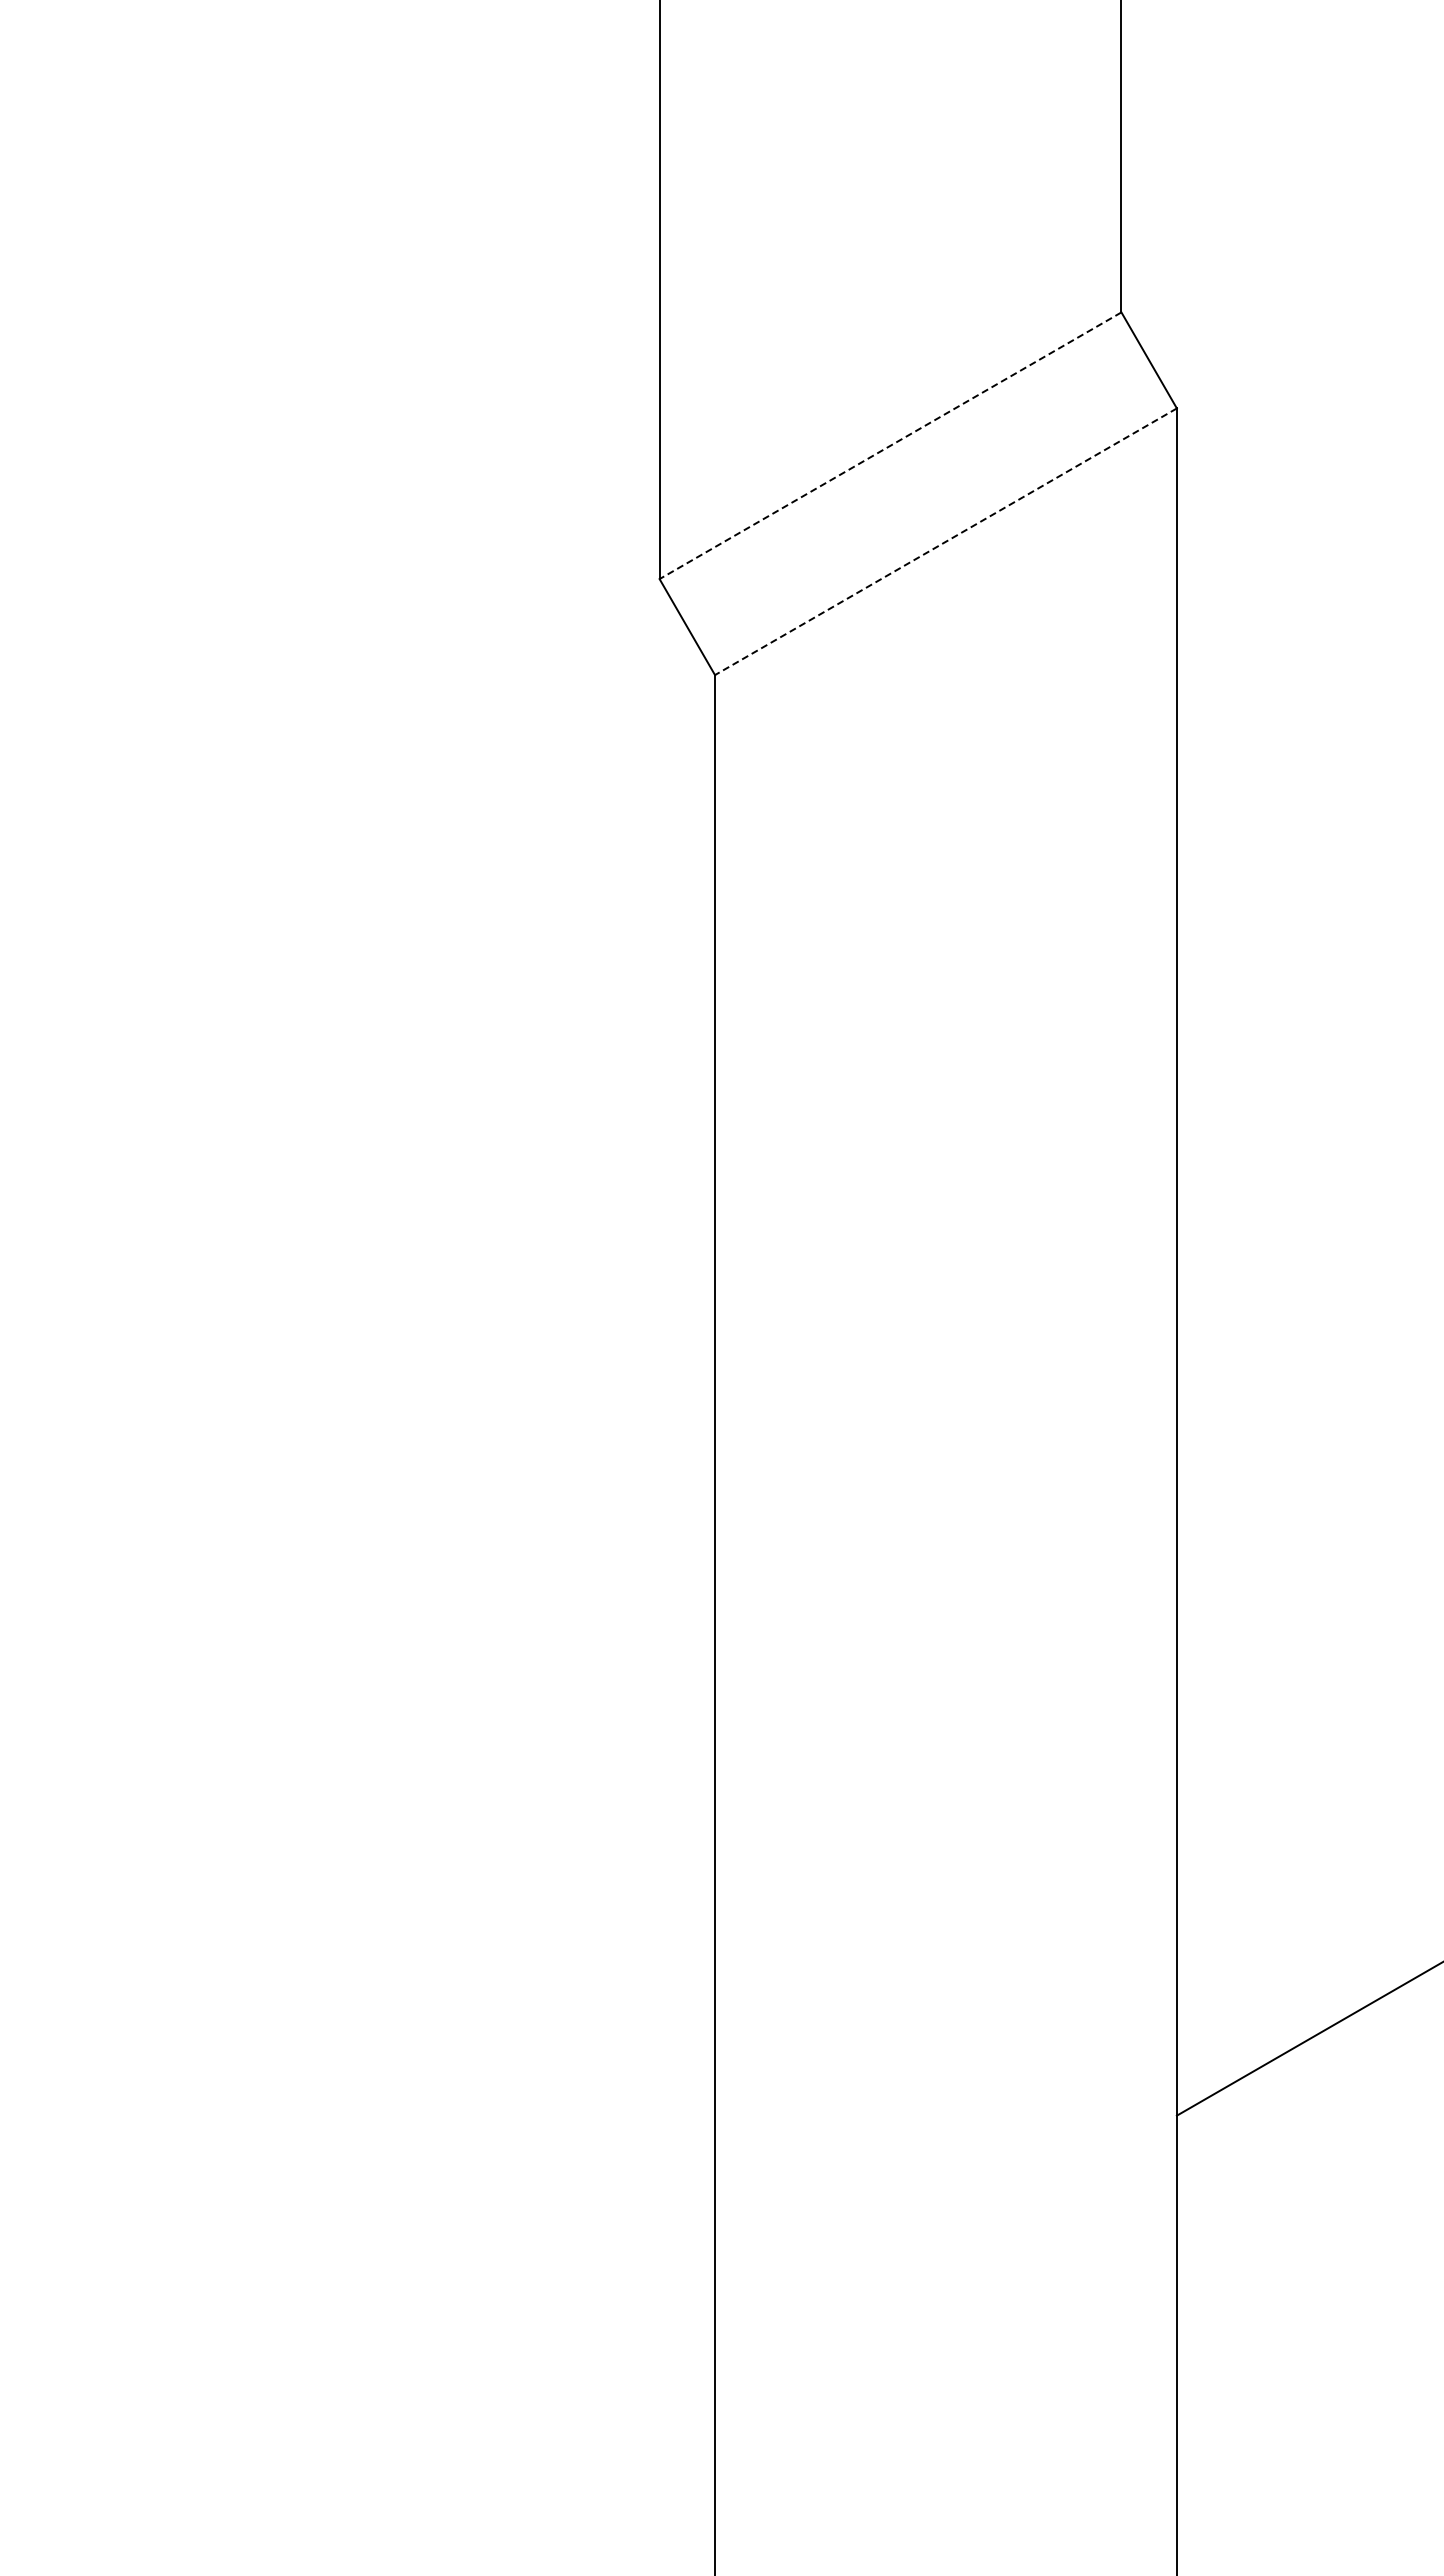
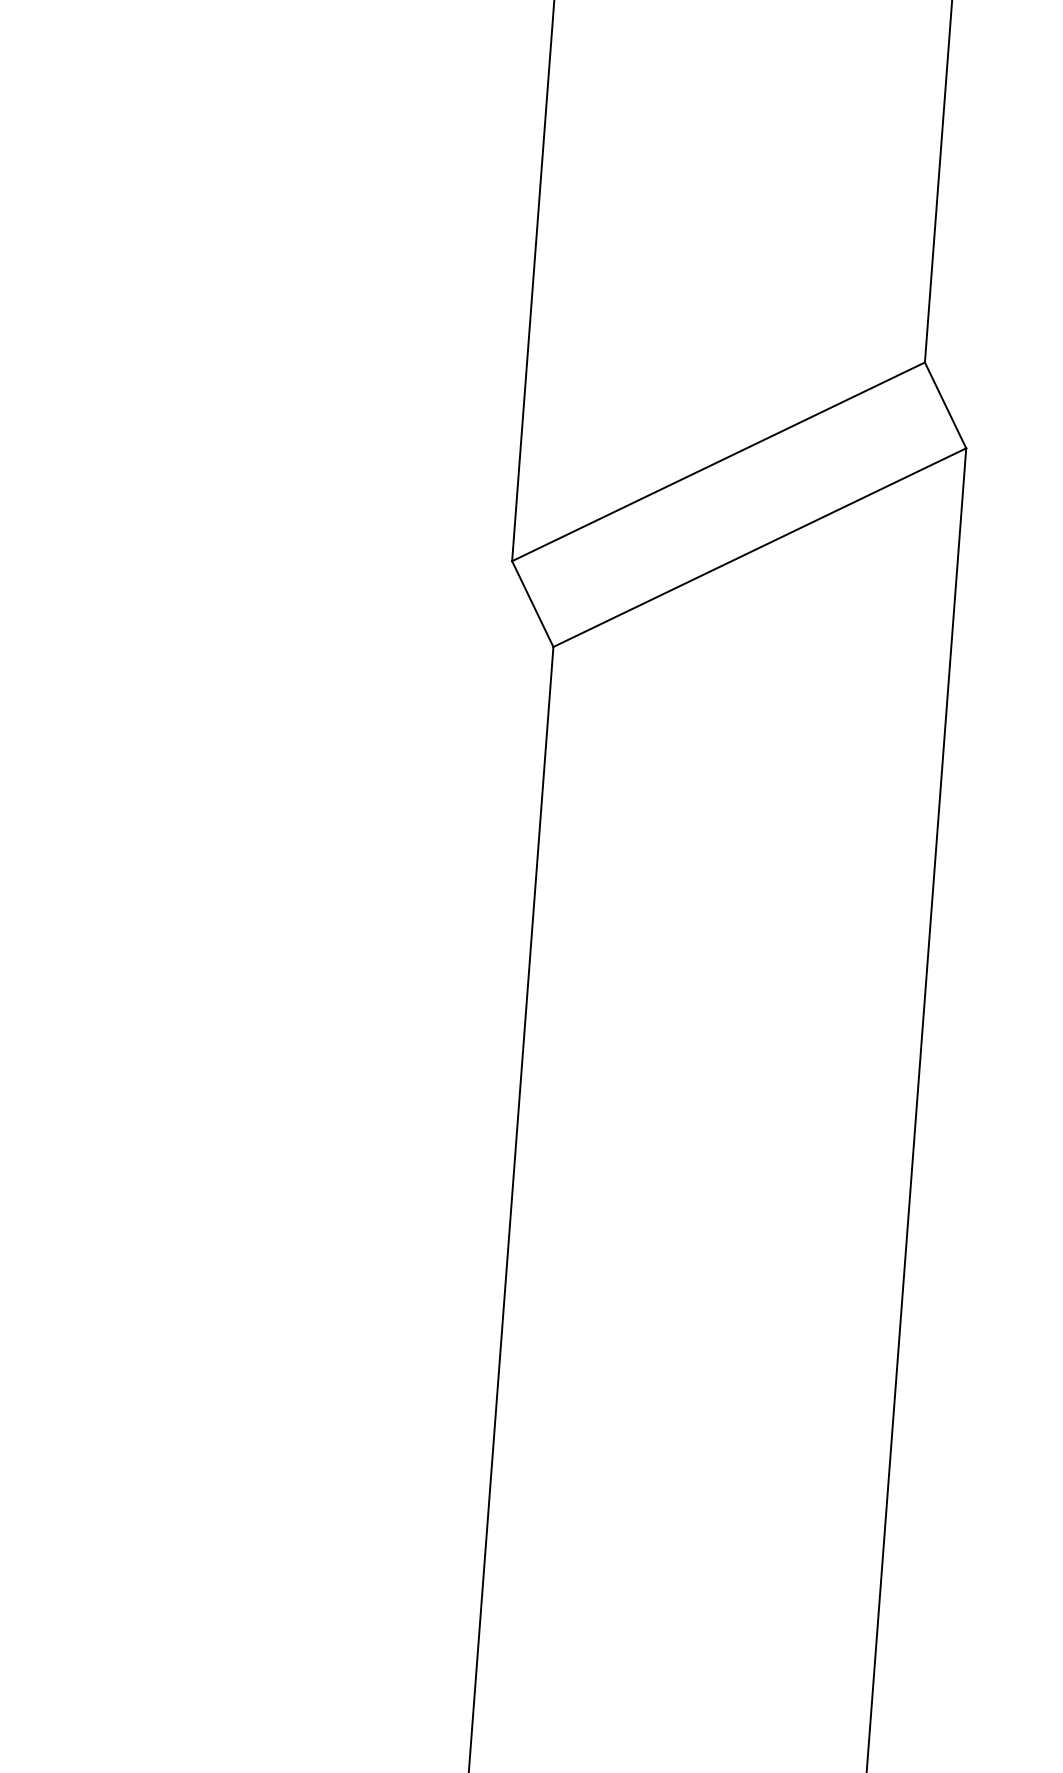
line: (890, 445) -> (718, 461), dashed -> solid
line: (945, 541) -> (759, 547), dashed -> solid

